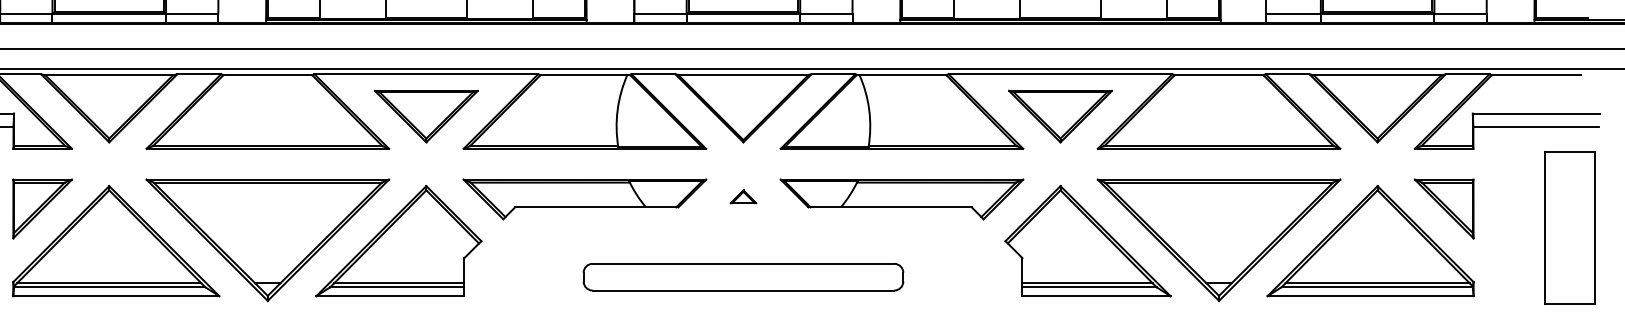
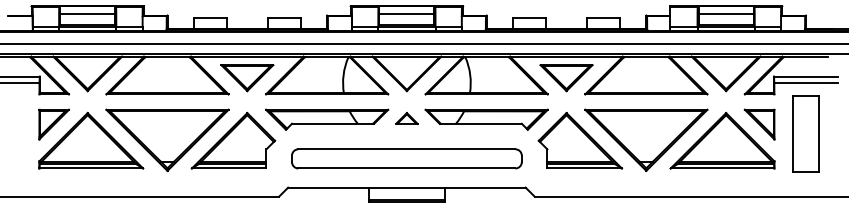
part: (742, 196) -> (406, 118), size x1.67
part: (1569, 226) -> (805, 133), moved
part: (742, 276) -> (406, 158), size x1.43

